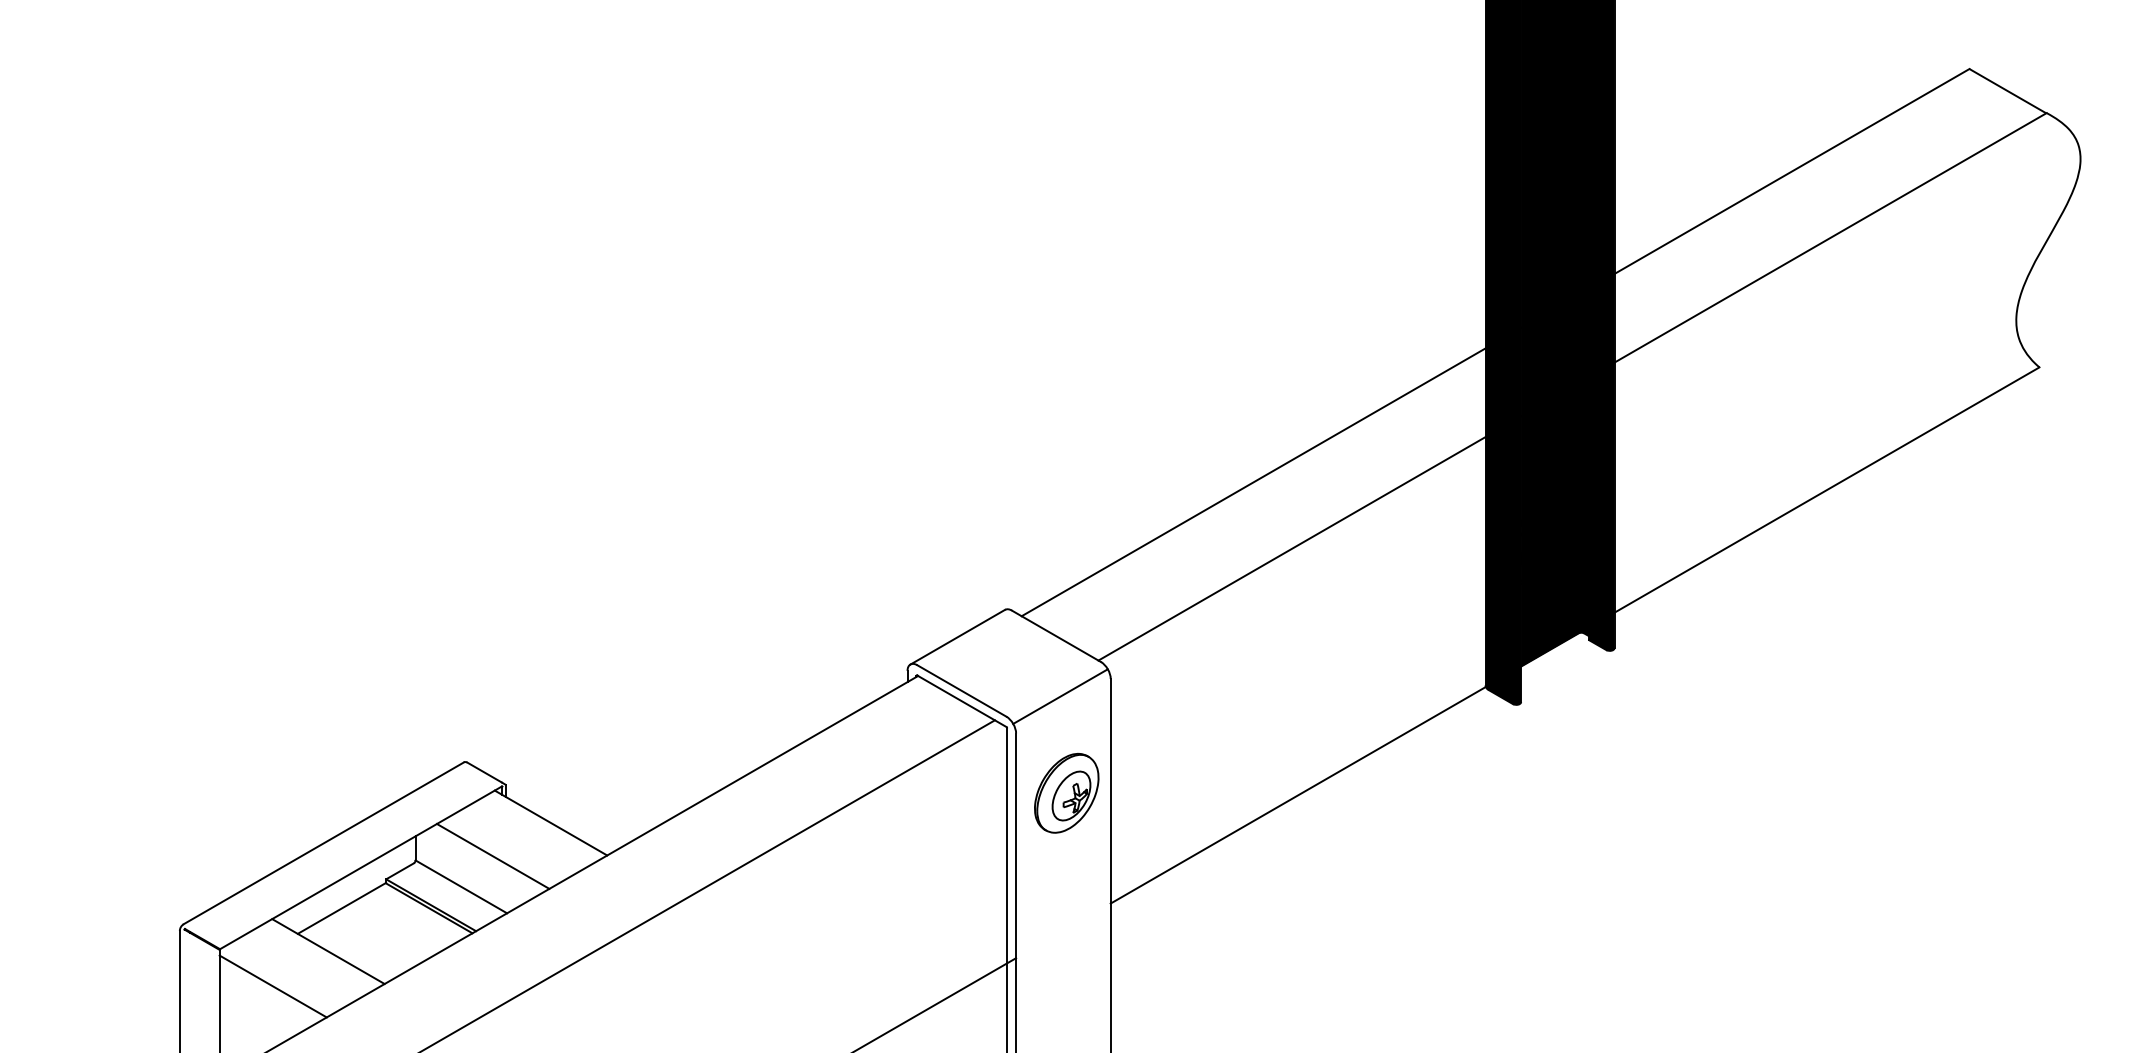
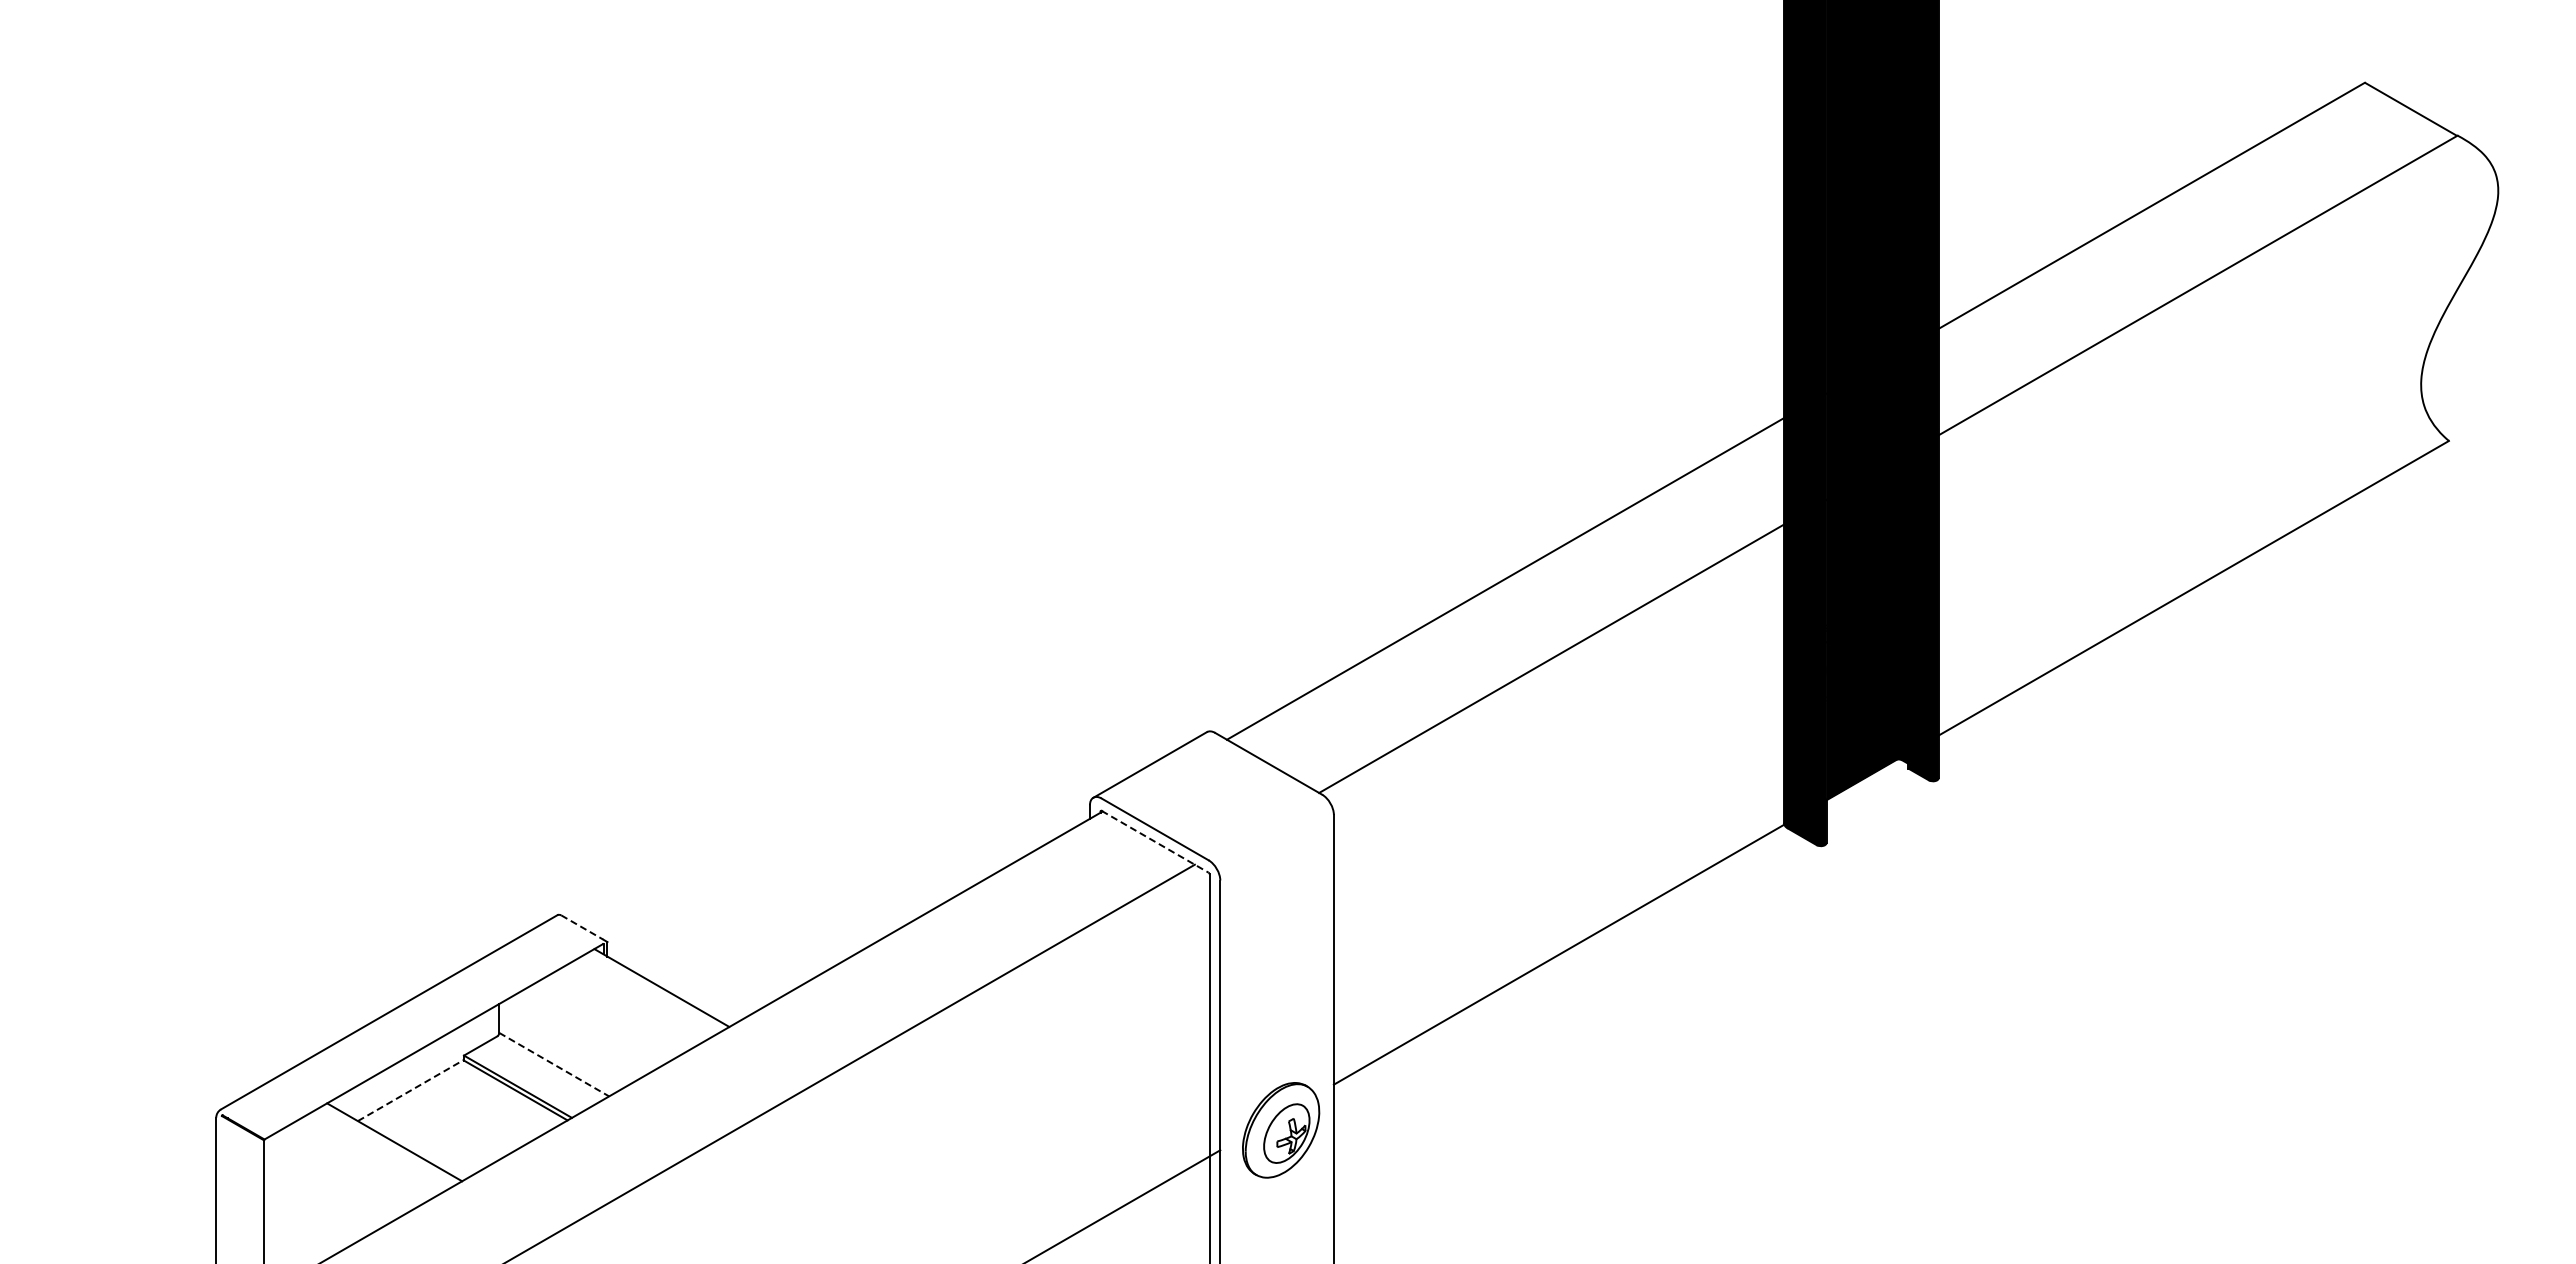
line: (1060, 696) -> (1273, 836), removed
line: (962, 700) -> (1155, 841), solid -> dashed
line: (484, 772) -> (582, 927), solid -> dashed
part: (1067, 793) -> (1281, 1130), moved
line: (493, 856) -> (592, 1028), removed
line: (461, 886) -> (554, 1064), solid -> dashed
line: (342, 908) -> (411, 1090), solid -> dashed
line: (273, 986) -> (328, 1184), removed

